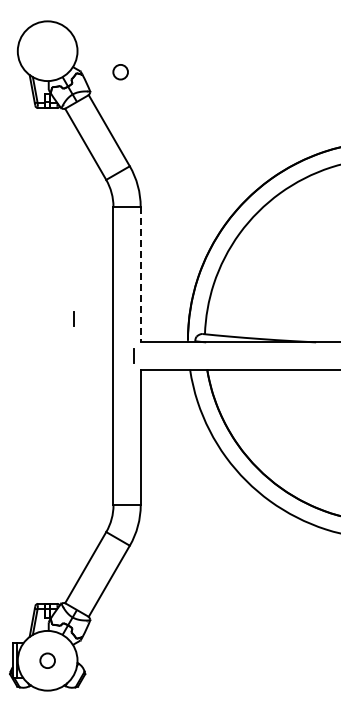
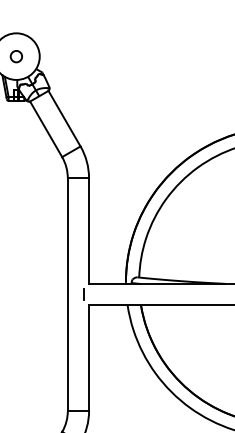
circle: (120, 72) -> (16, 56), moved
line: (140, 274) -> (88, 230), dashed -> solid
line: (73, 318) -> (36, 265), removed

